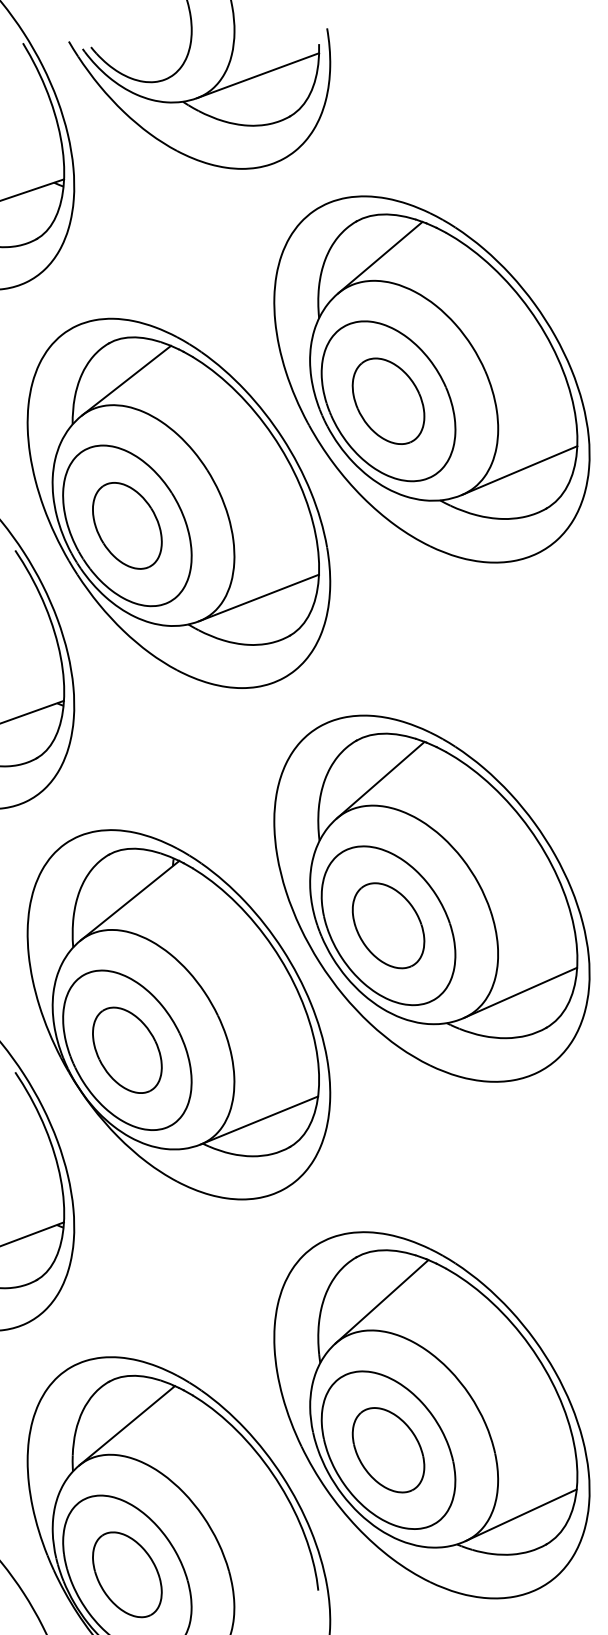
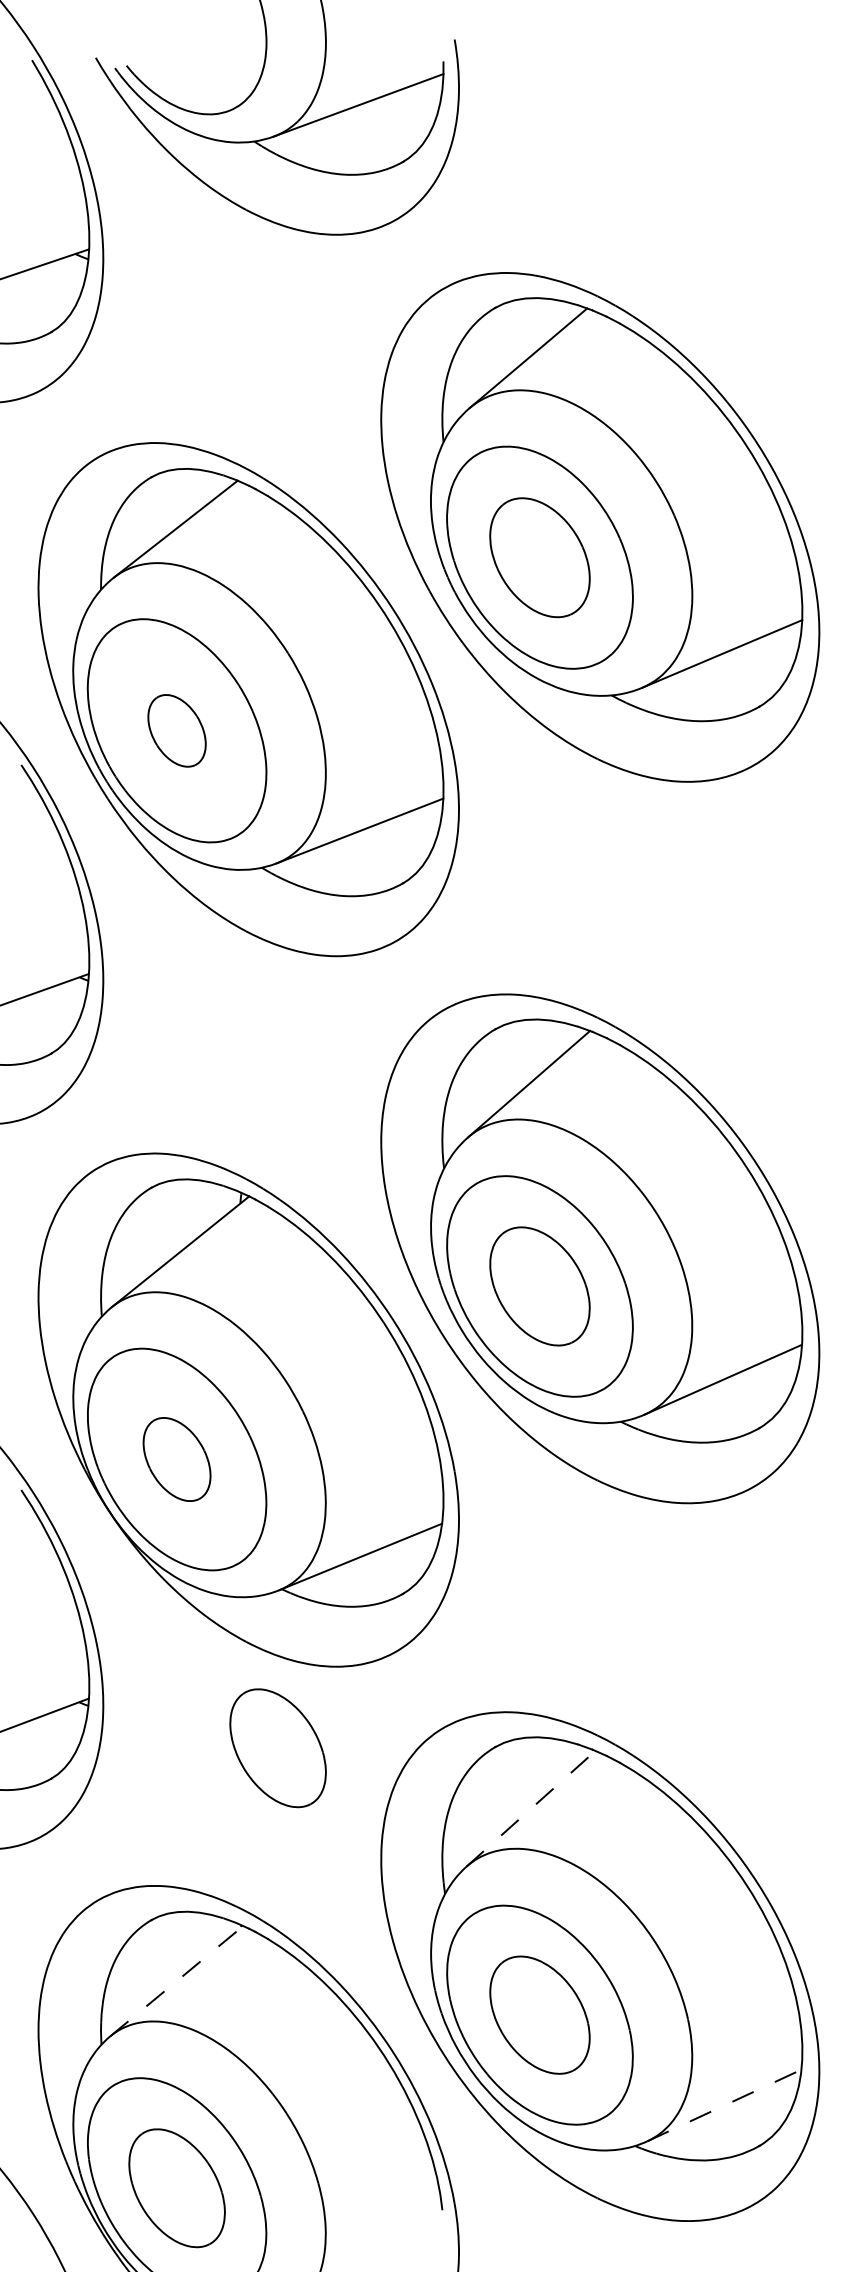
part: (126, 525) -> (176, 730), size x0.6
part: (126, 1050) -> (176, 1459), size x0.7
part: (199, 1258) -> (277, 1748), added
line: (381, 1301) -> (530, 1808), solid -> dashed
line: (127, 1425) -> (177, 1980), solid -> dashed
line: (521, 1515) -> (724, 2105), solid -> dashed

